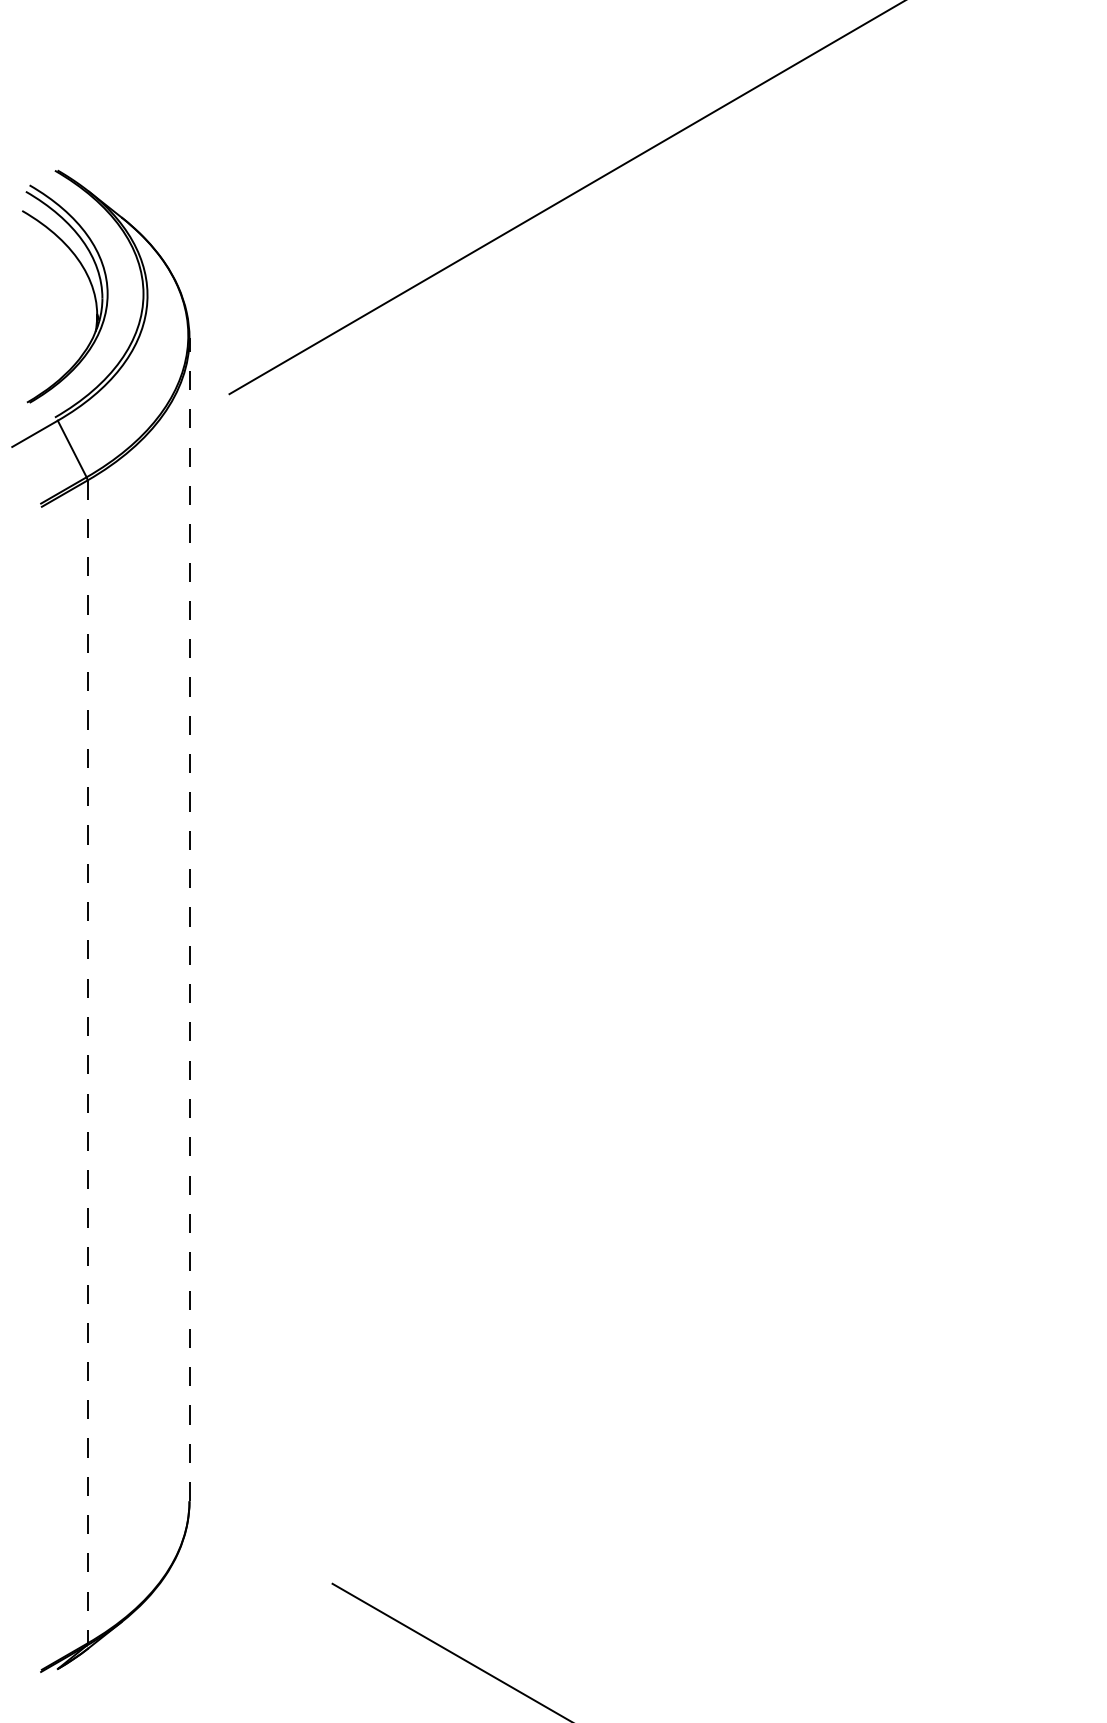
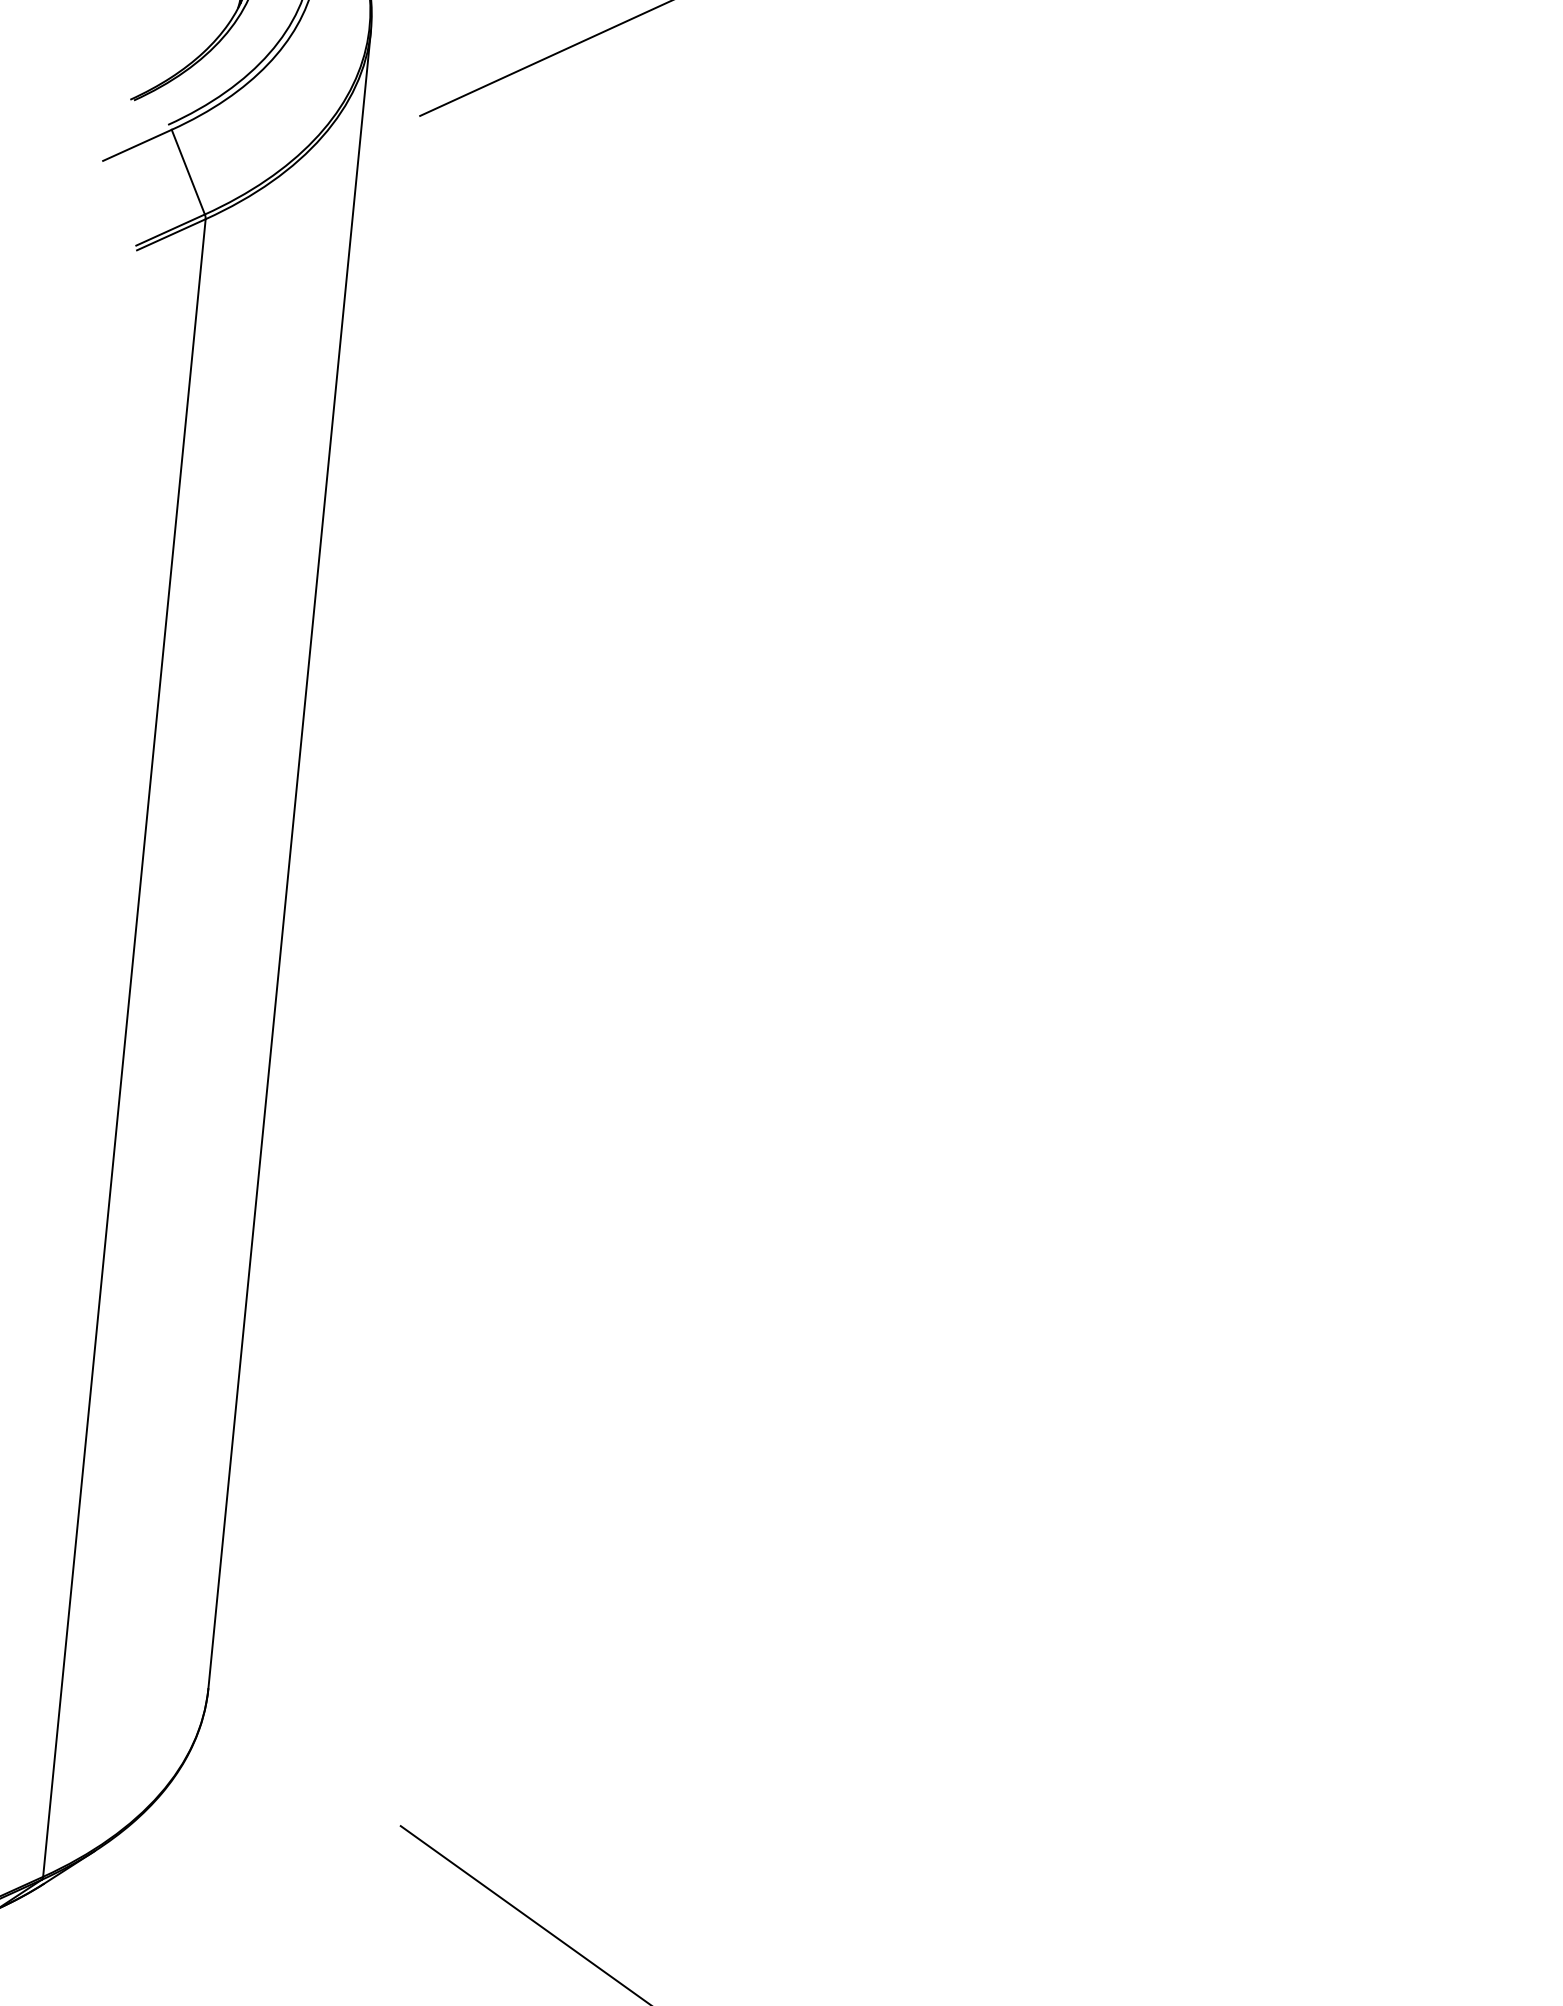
line: (189, 919) -> (289, 859), dashed -> solid
line: (87, 1062) -> (124, 1048), dashed -> solid

